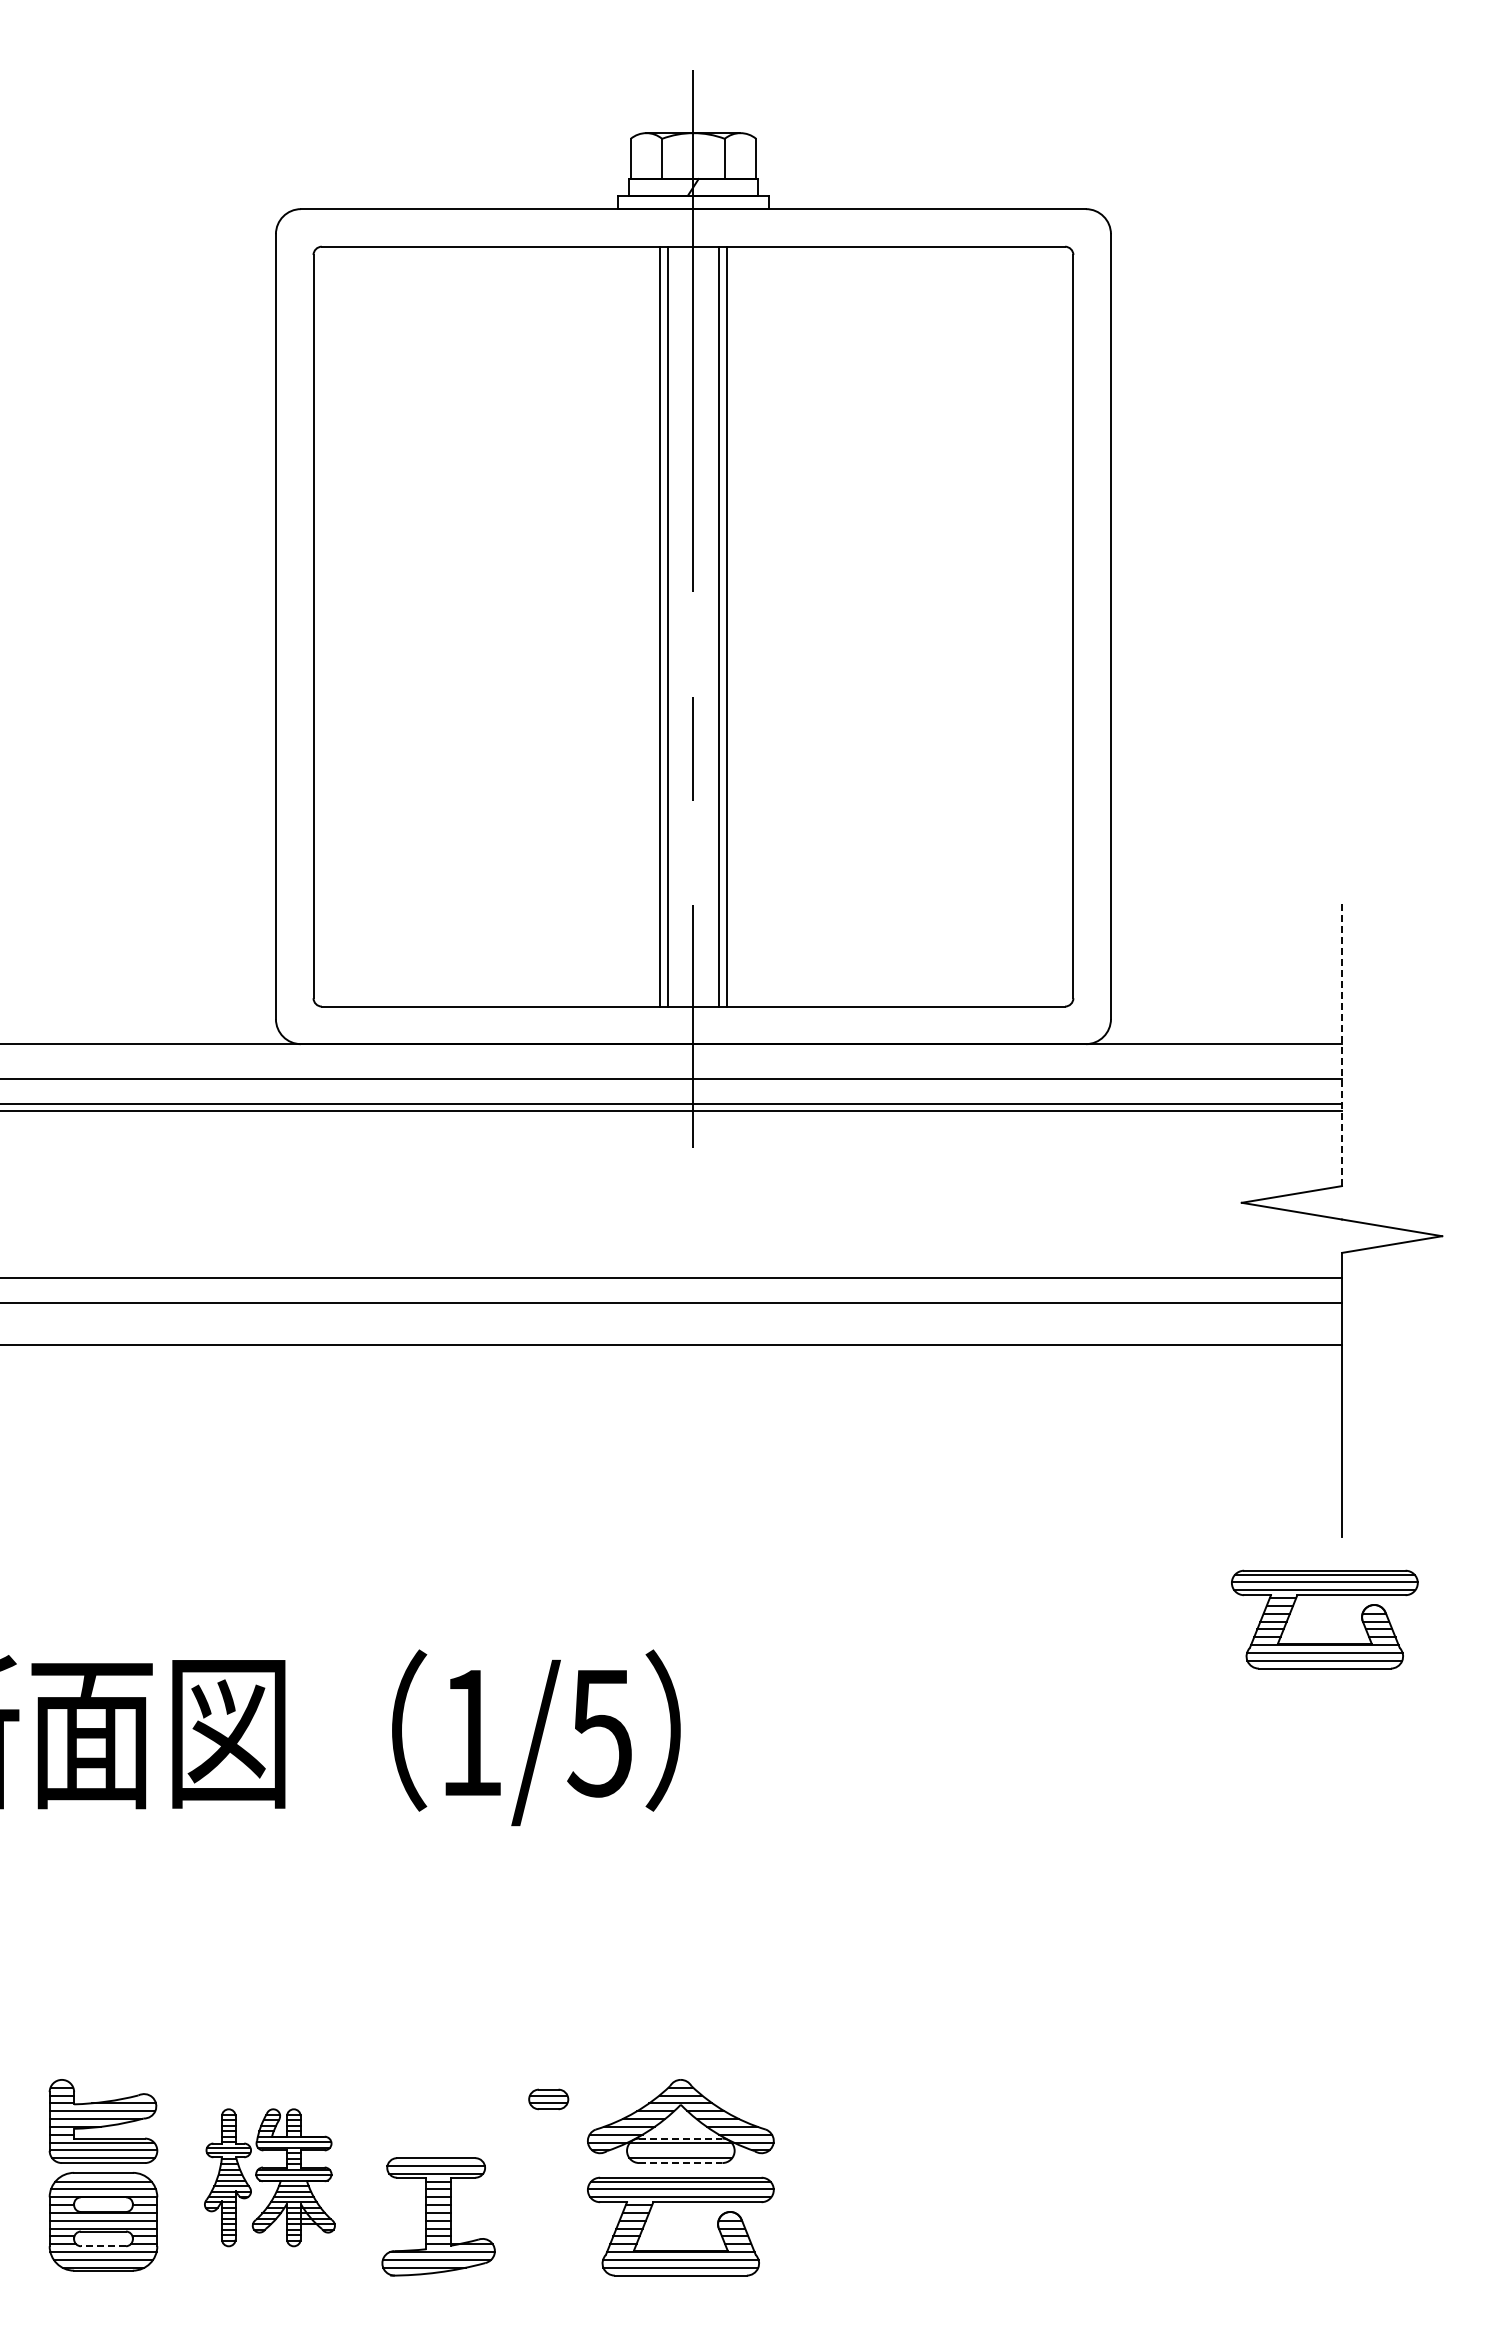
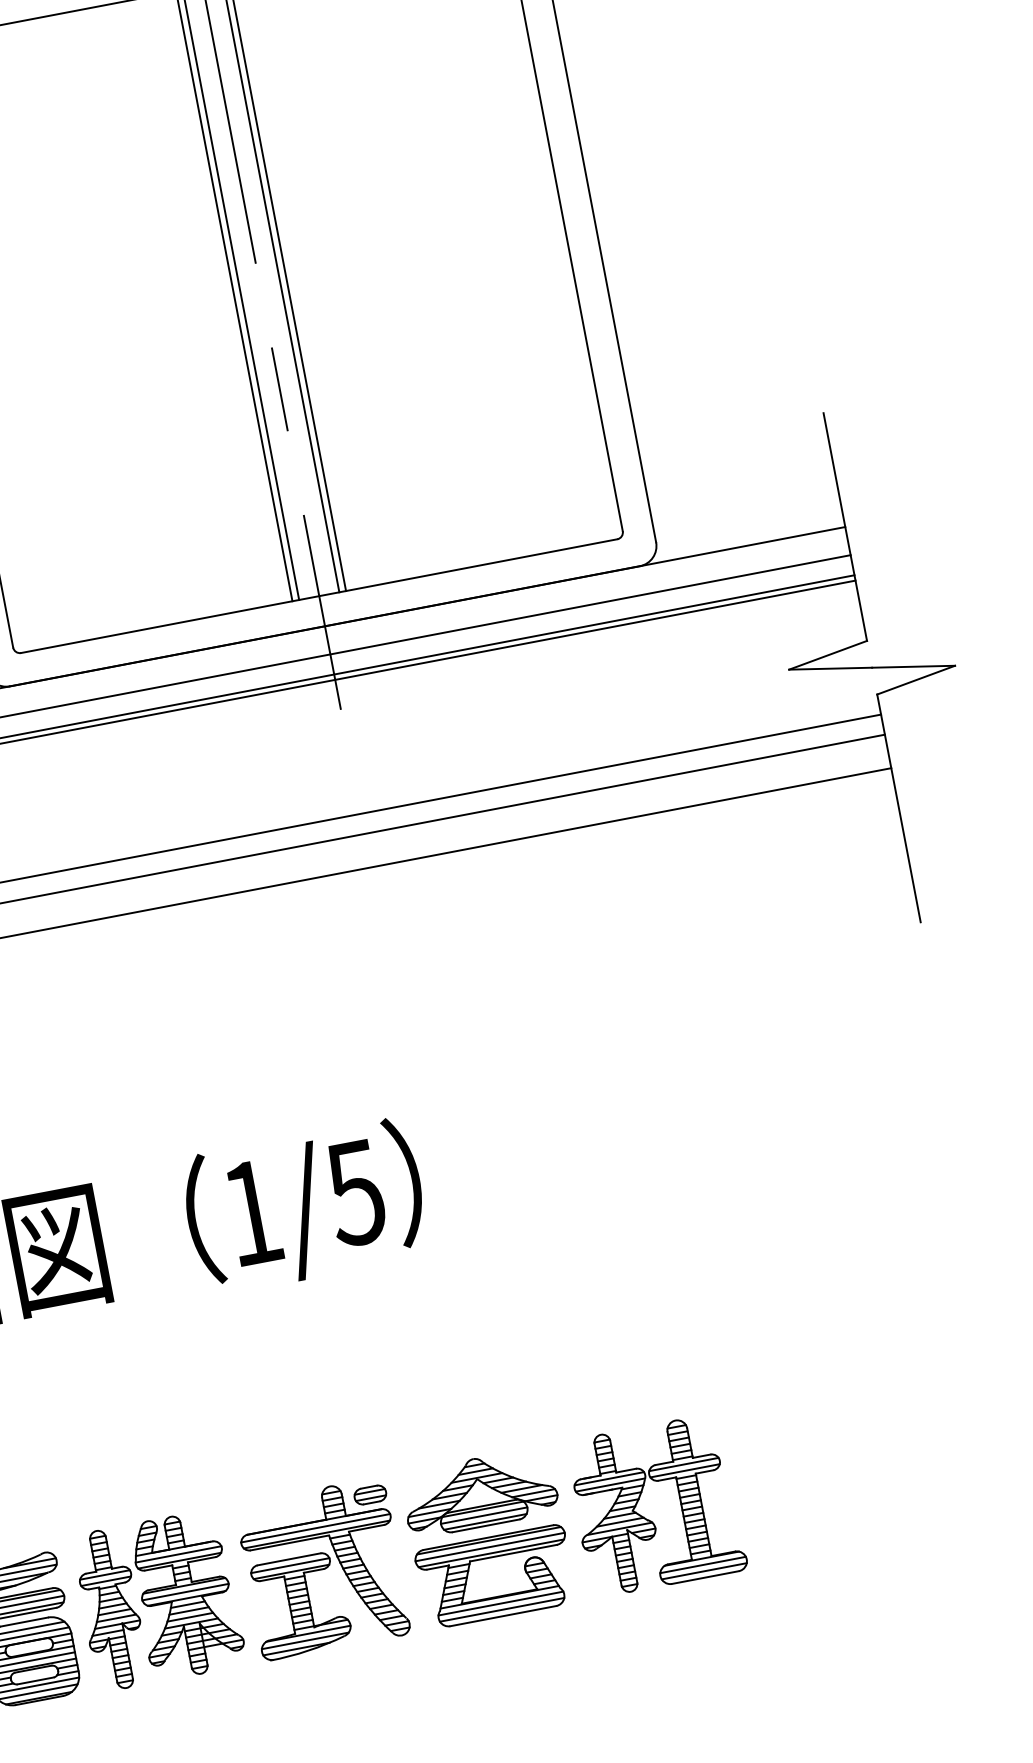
line: (1342, 1044) -> (845, 527), dashed -> solid
part: (1324, 1595) -> (915, 972), removed
line: (680, 2138) -> (482, 1506), dashed -> solid
line: (680, 2150) -> (483, 1515), added
line: (680, 2163) -> (485, 1526), dashed -> solid
part: (494, 2169) -> (337, 1559), added
part: (269, 2177) -> (158, 1600), size x1.43
part: (877, 2192) -> (648, 1519), added
line: (103, 2246) -> (35, 1681), dashed -> solid

